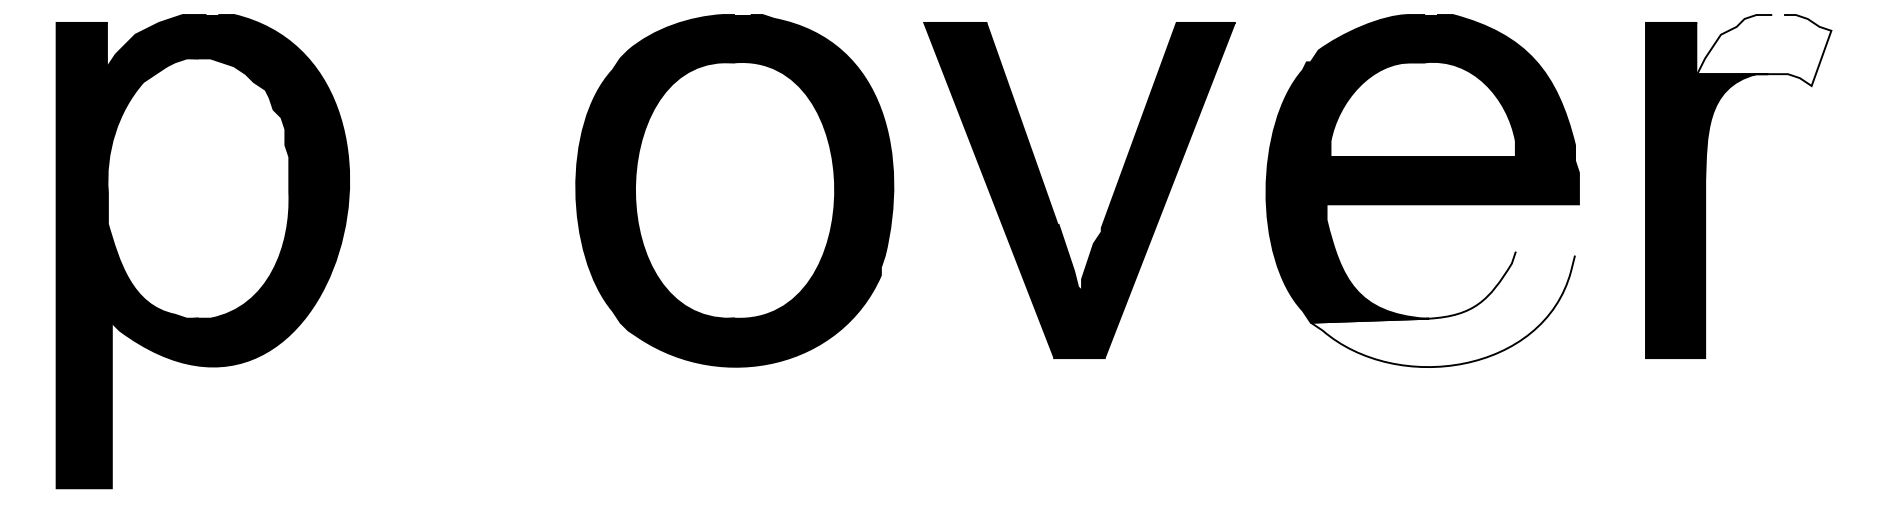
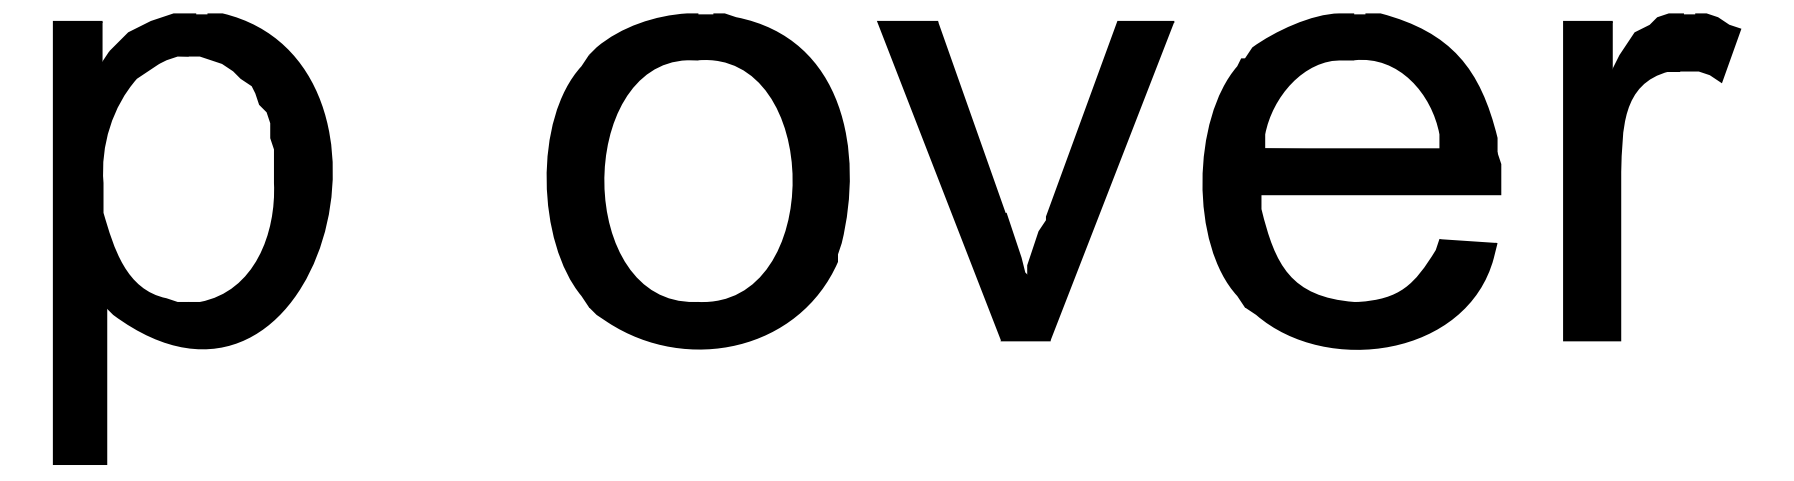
fill: (1764, 50) -> (1676, 48), added
fill: (1442, 309) -> (1370, 294), added

